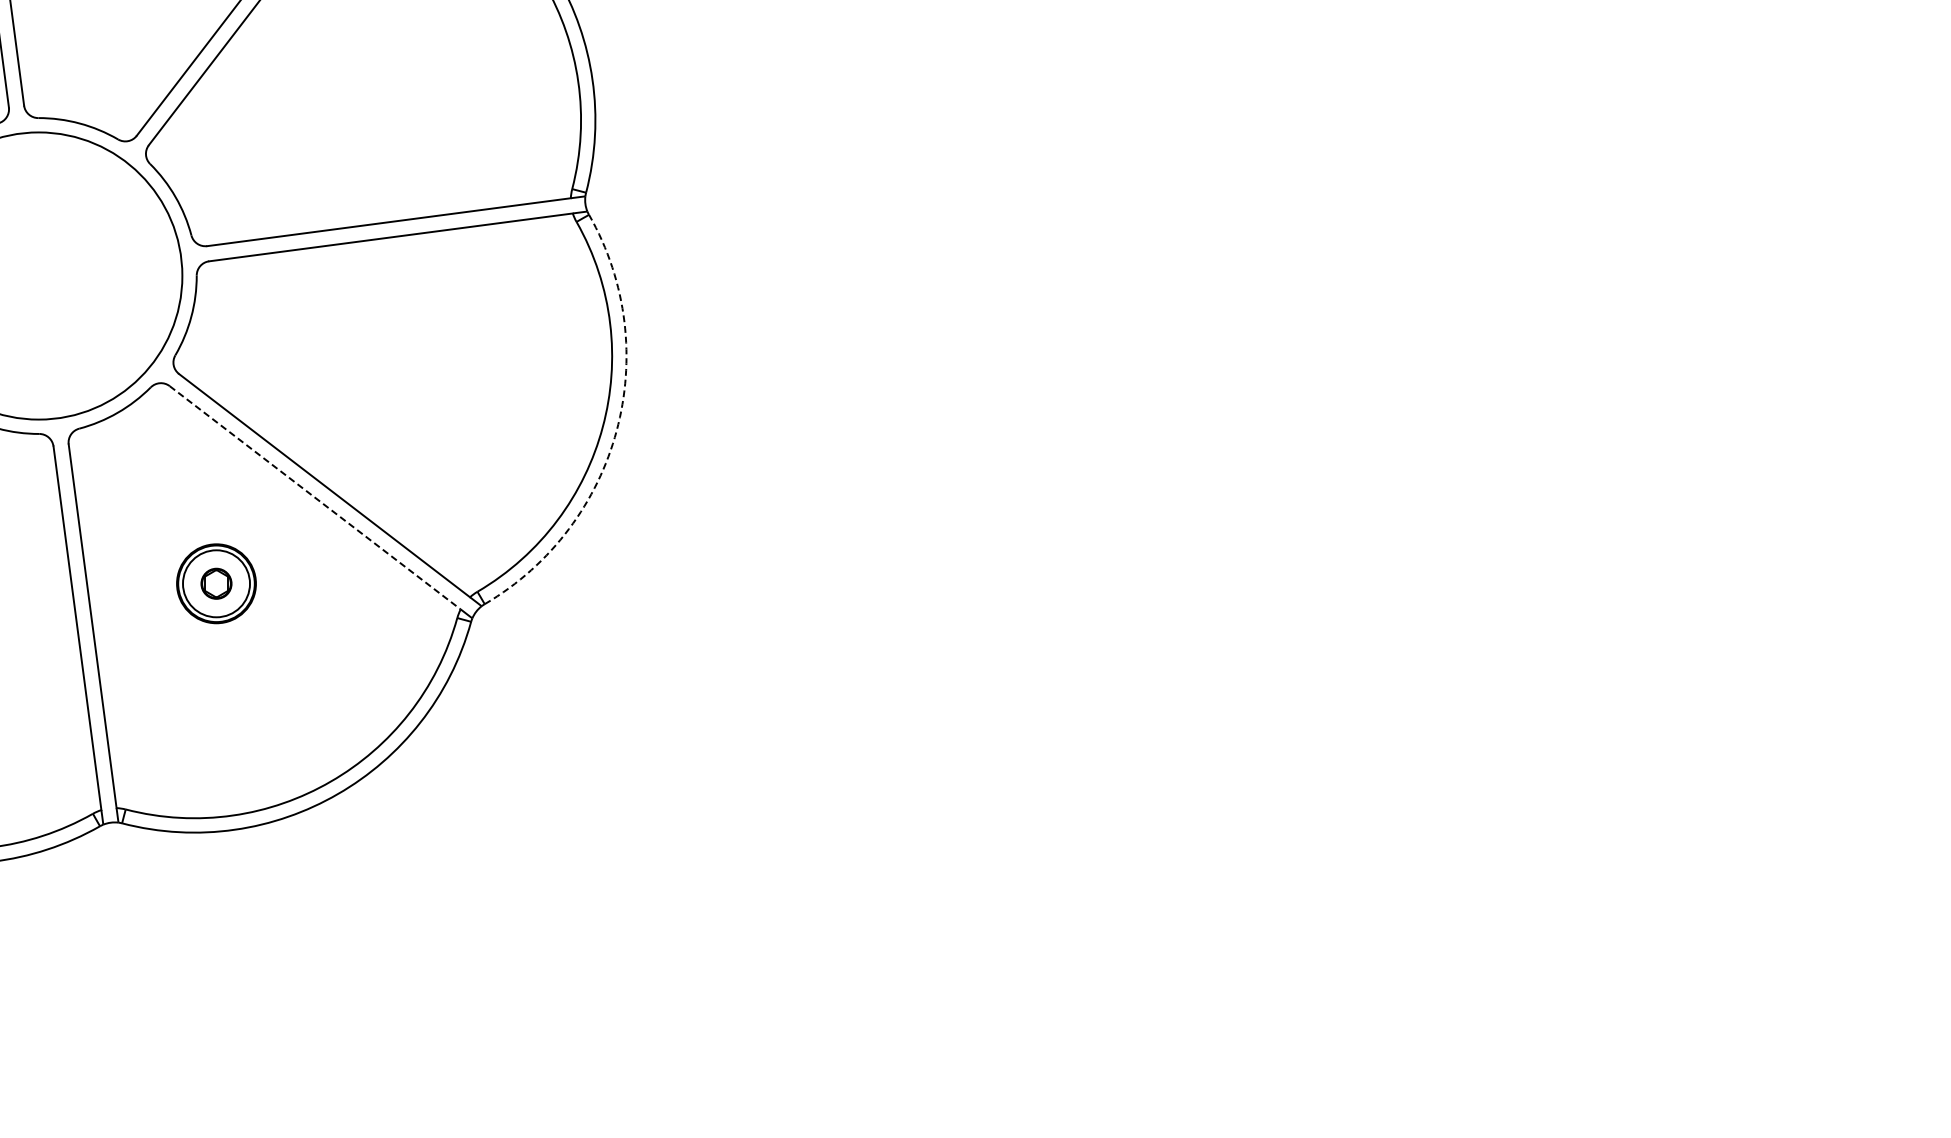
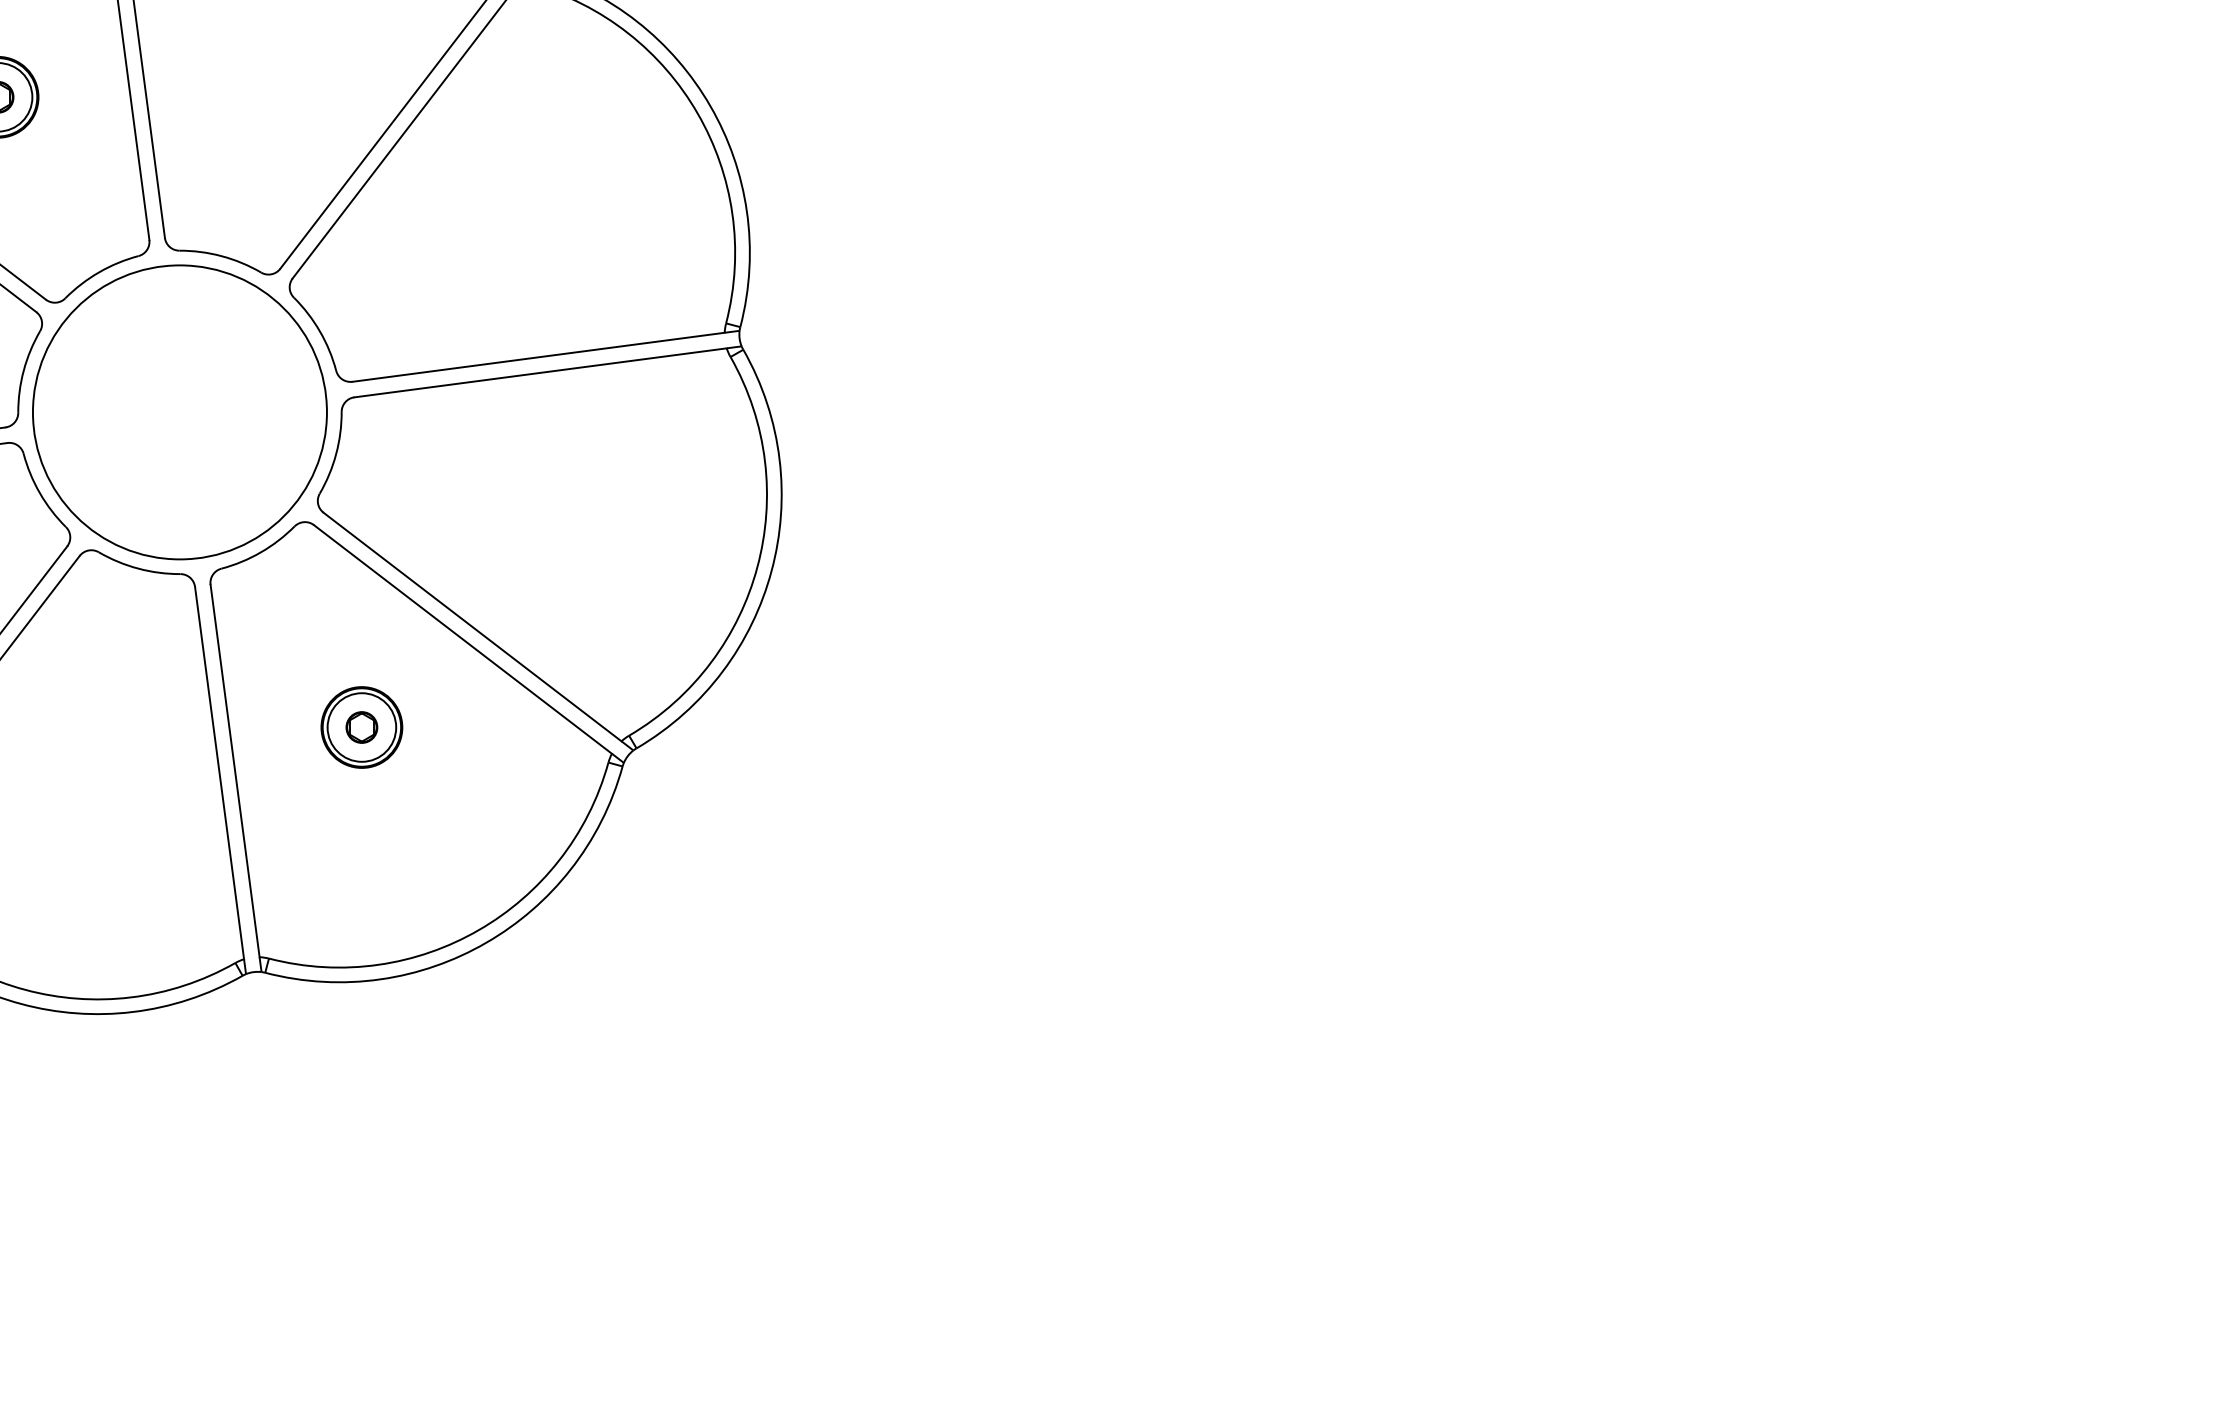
arc: (616, 430) -> (771, 570), dashed -> solid
line: (314, 497) -> (462, 639), dashed -> solid

